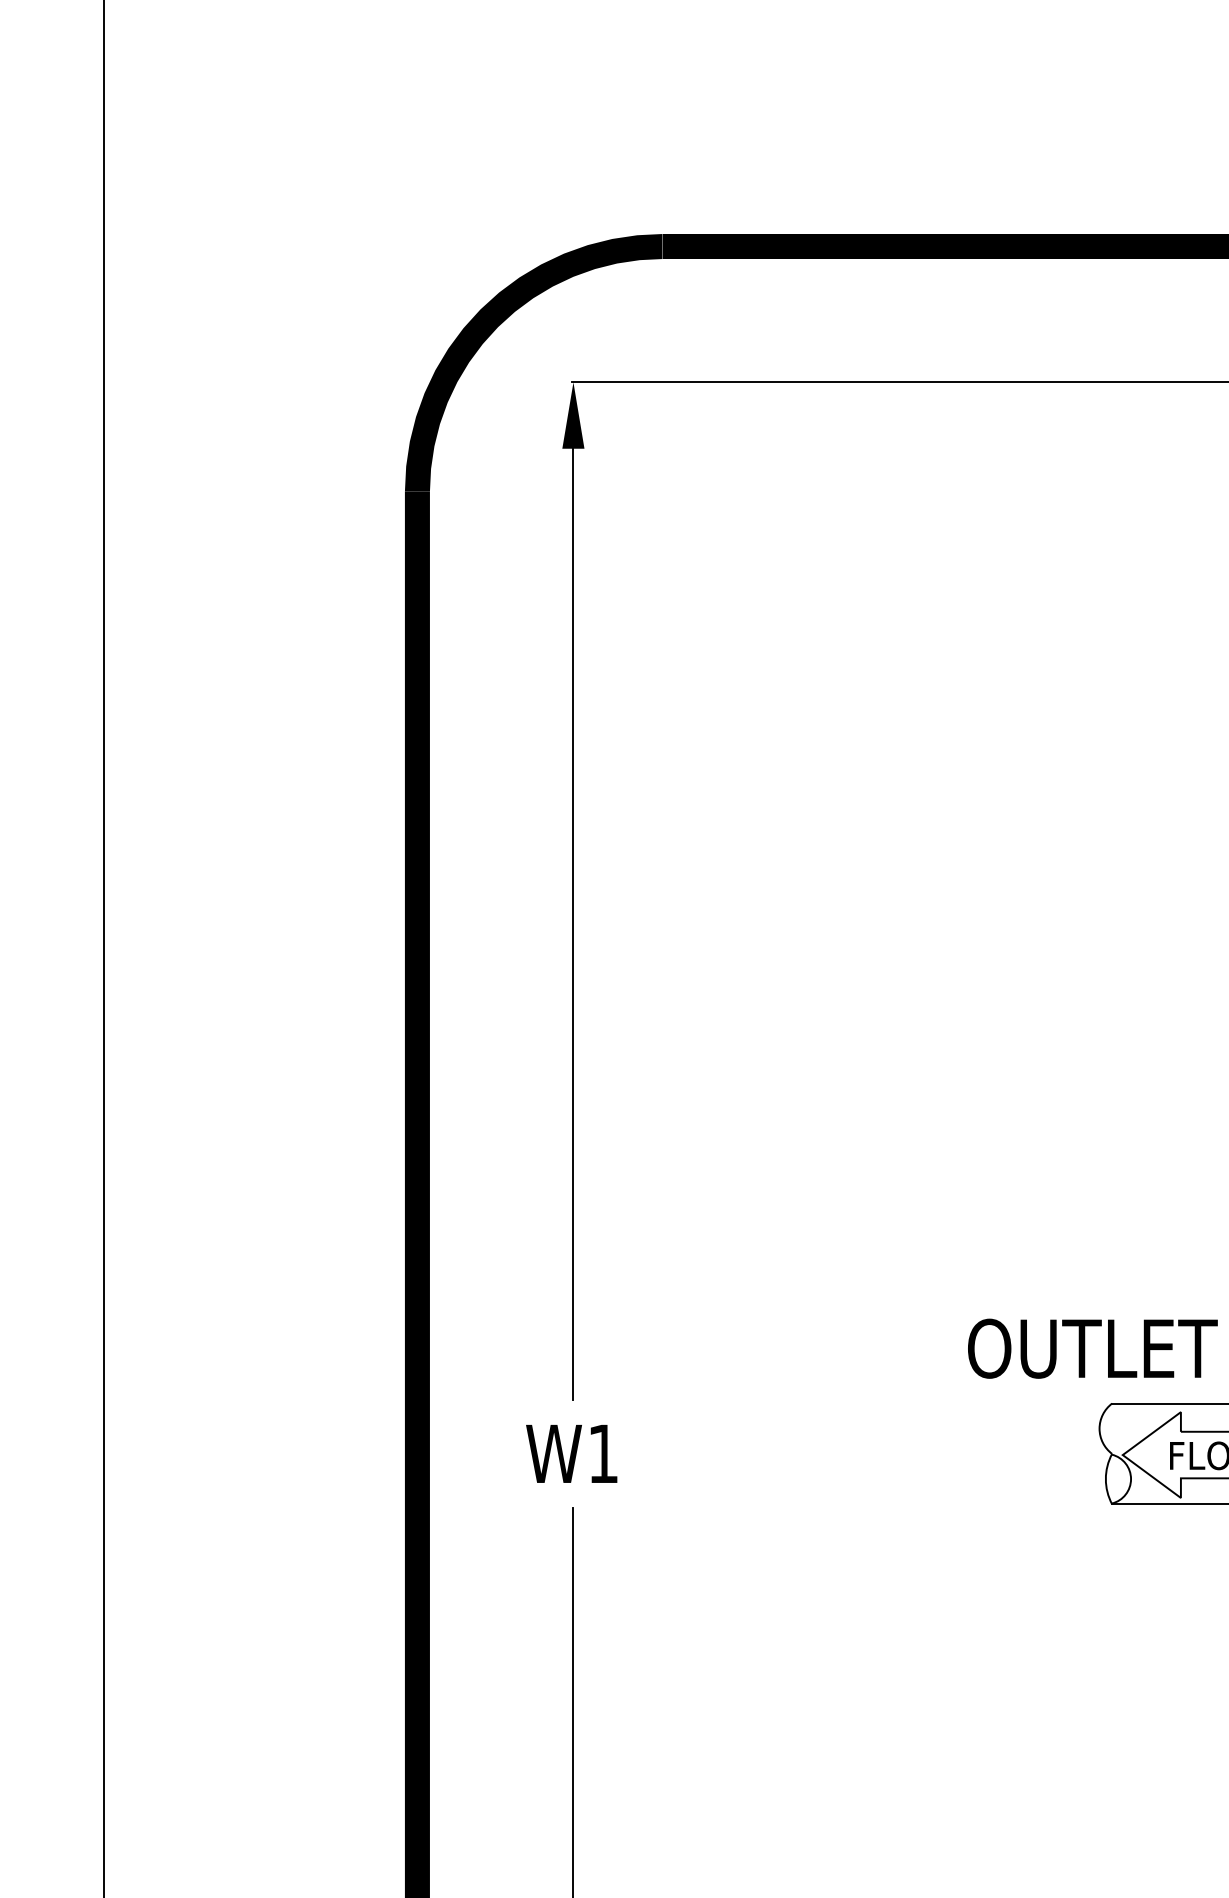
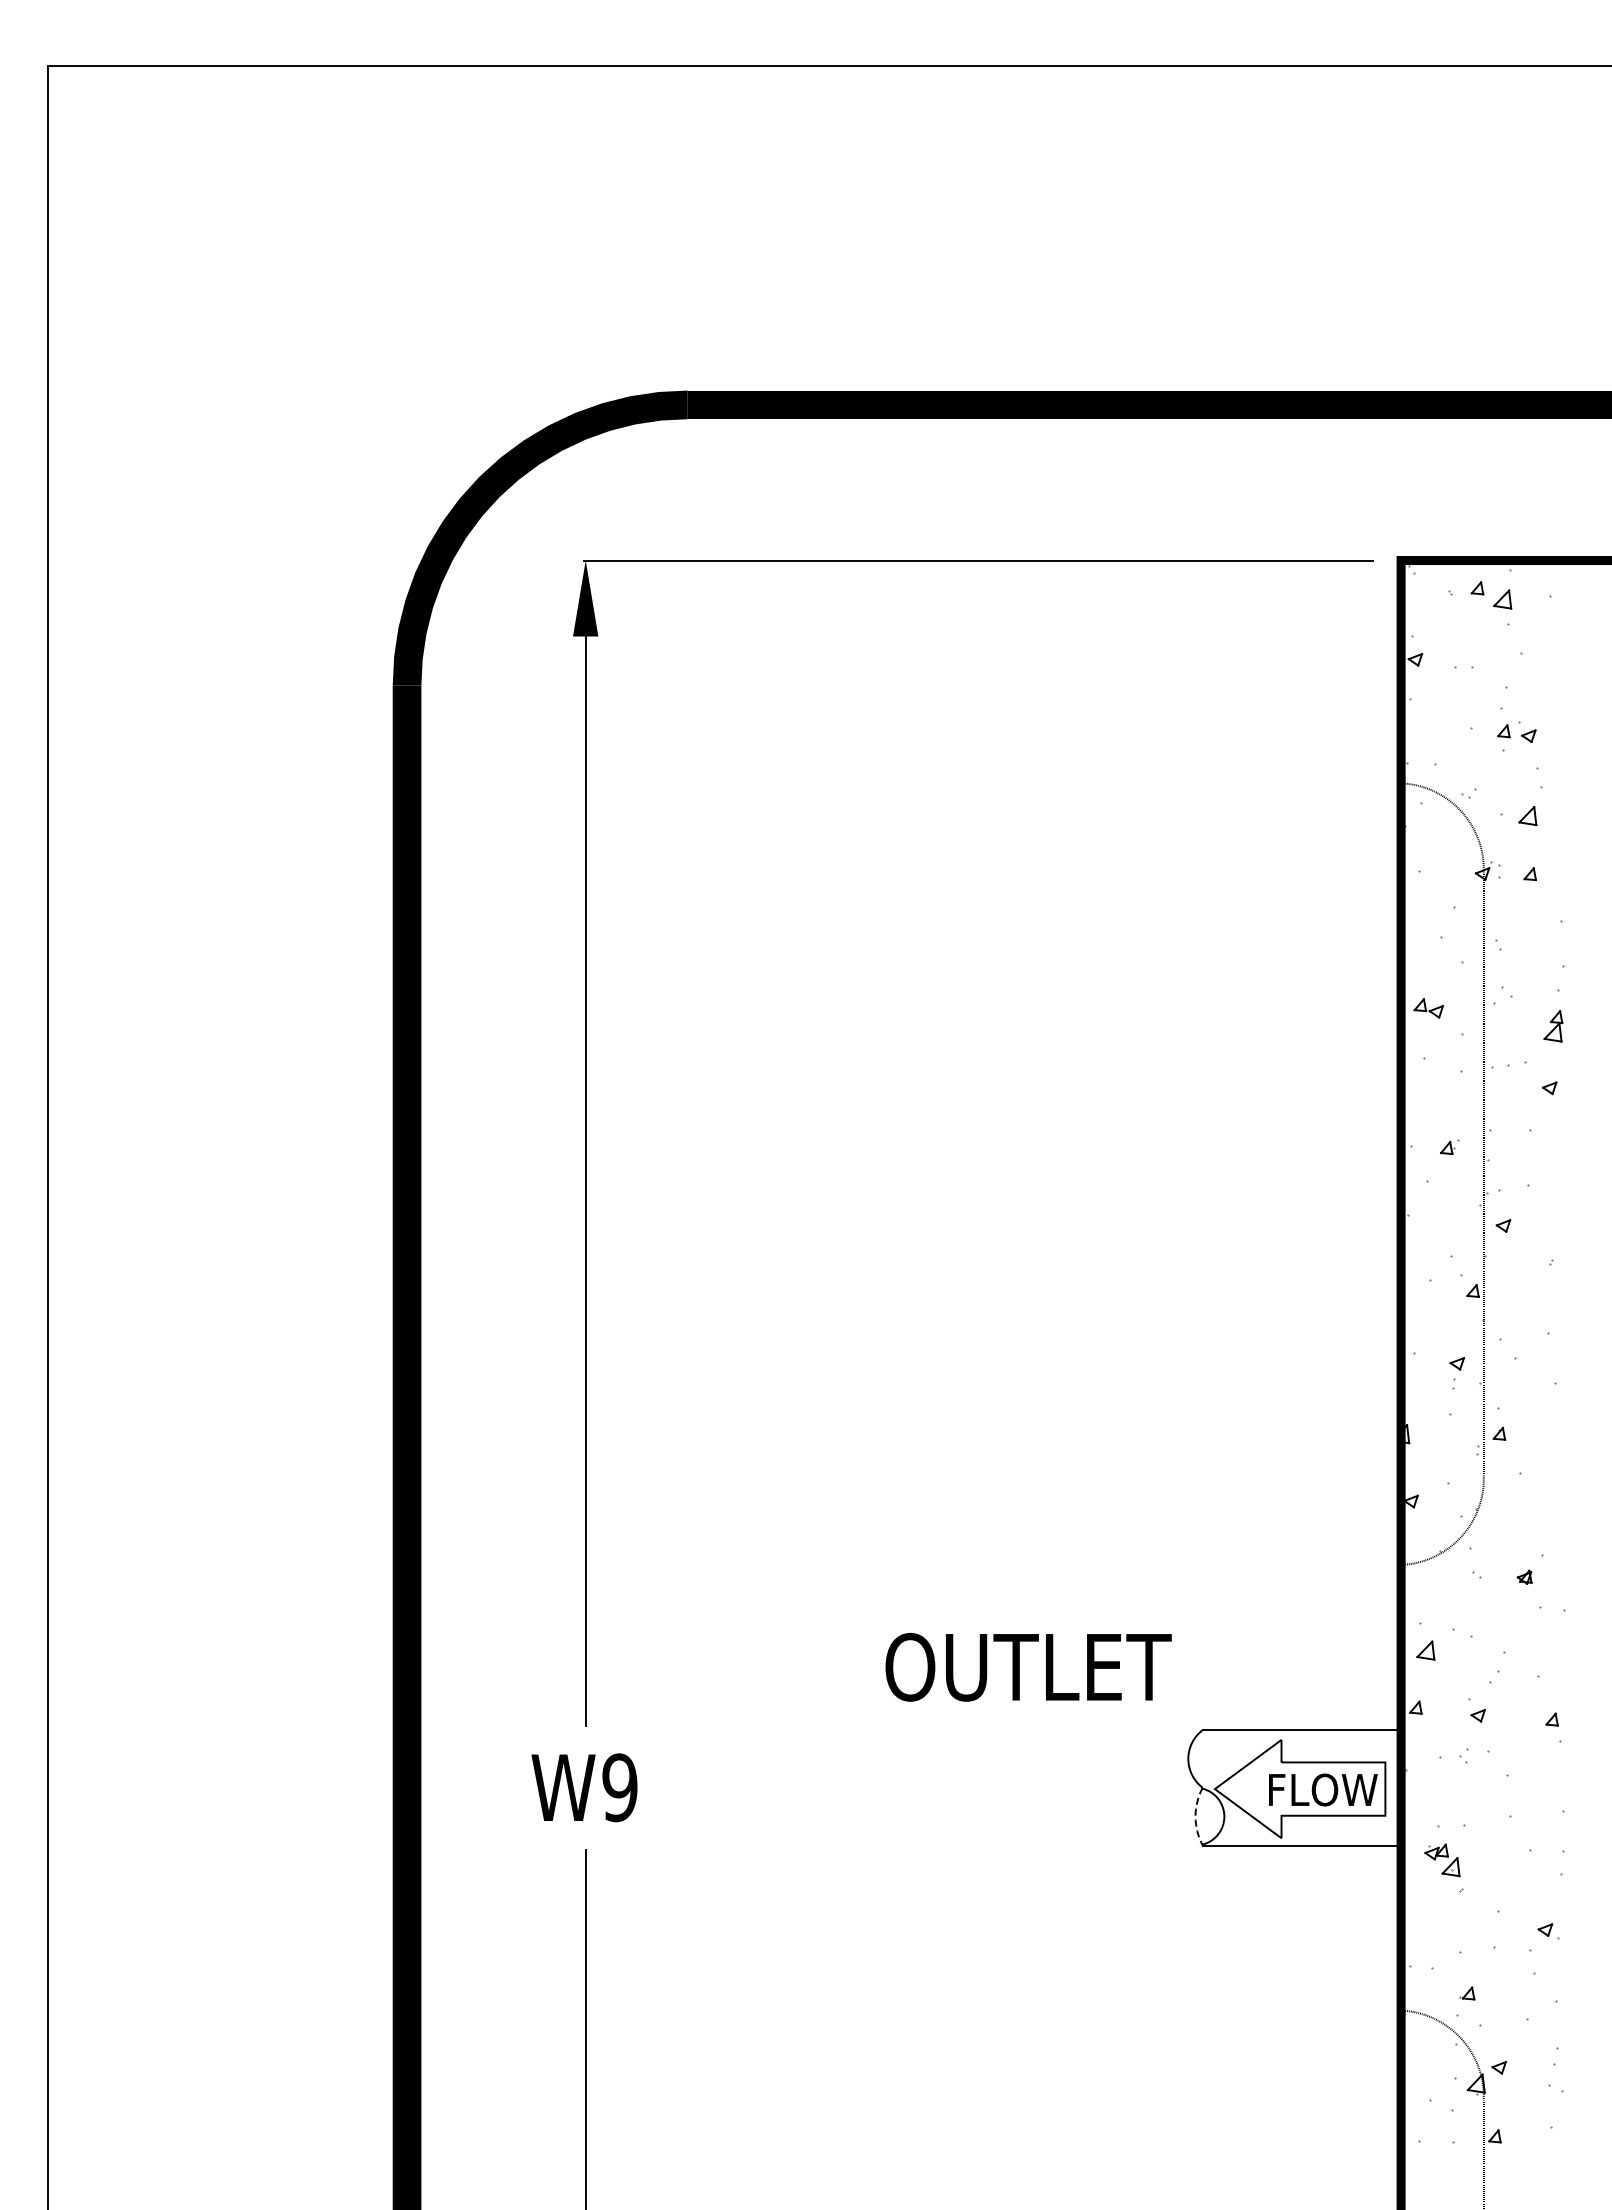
text: (1092, 1348) -> (1028, 1666), moved
text: (602, 1453) -> (619, 1787), W1 -> W9
arc: (1105, 1478) -> (1195, 1816), solid -> dashed

